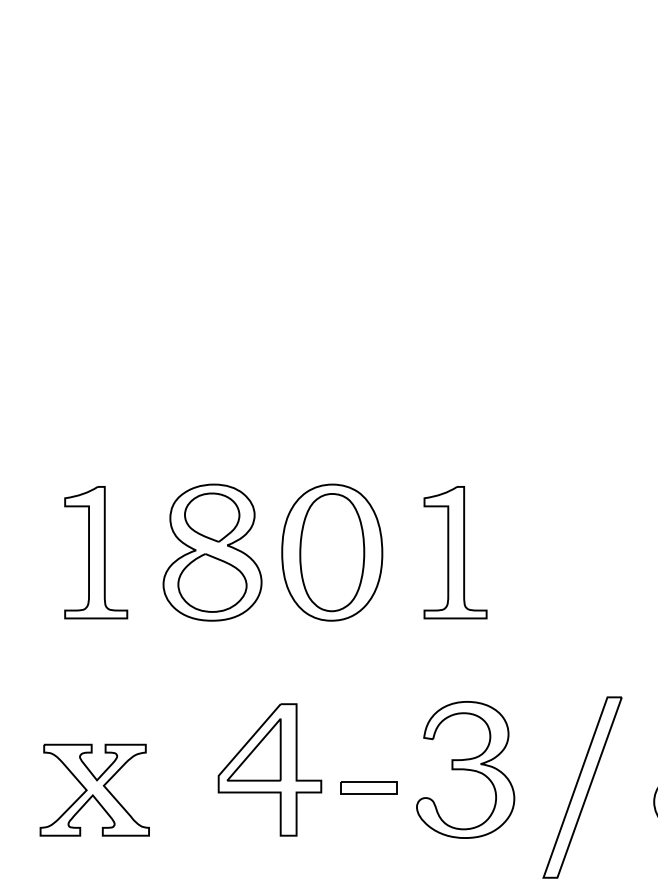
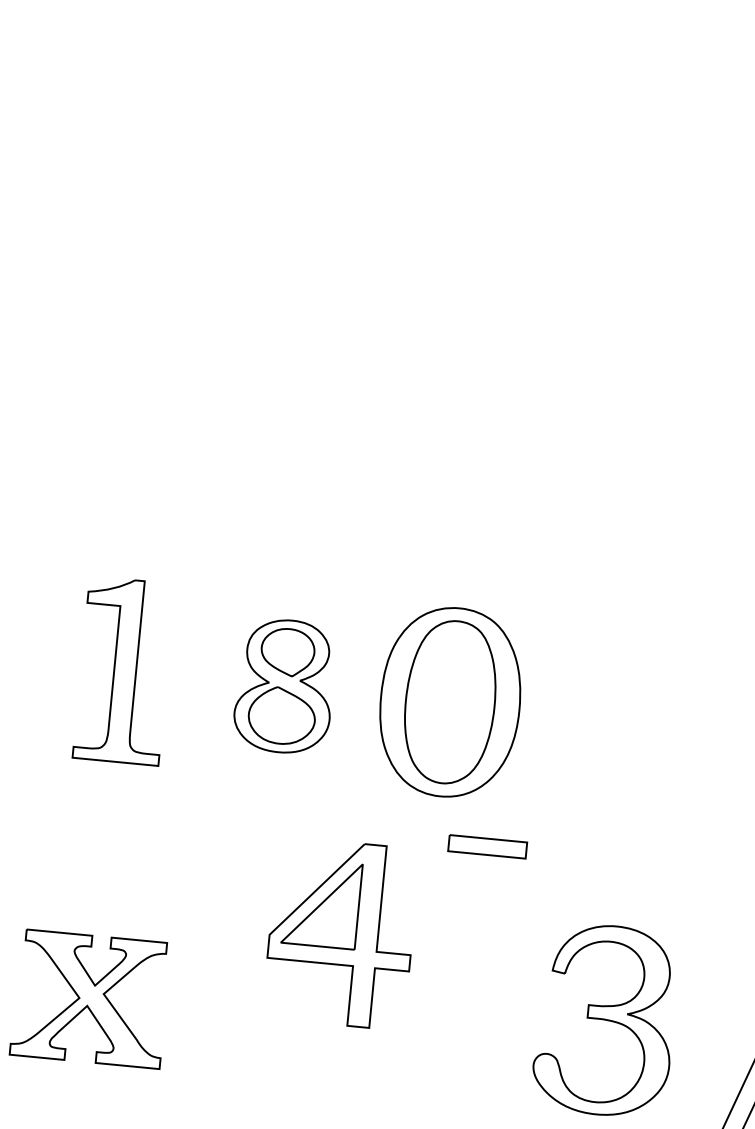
part: (212, 552) -> (284, 686), size x0.7
part: (455, 552) -> (620, 718), removed
part: (269, 769) -> (340, 932), moved
part: (368, 787) -> (487, 846), moved

